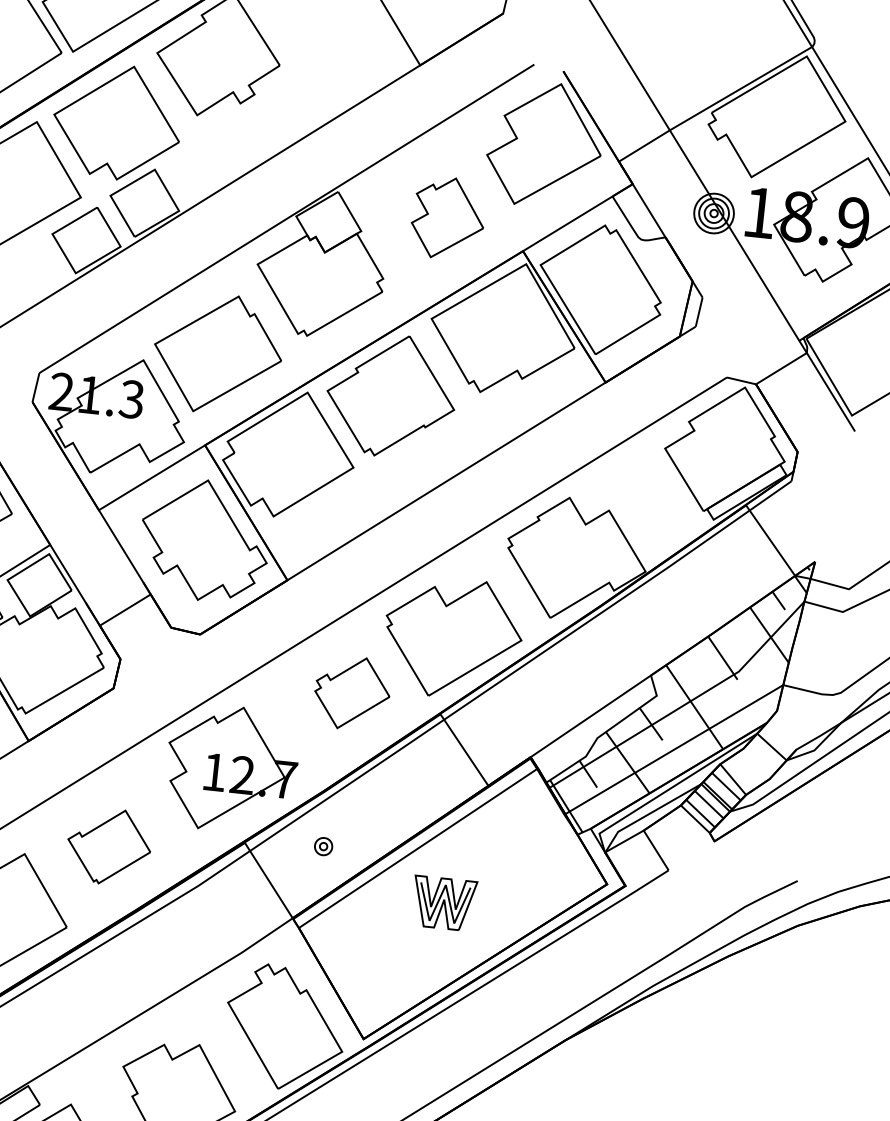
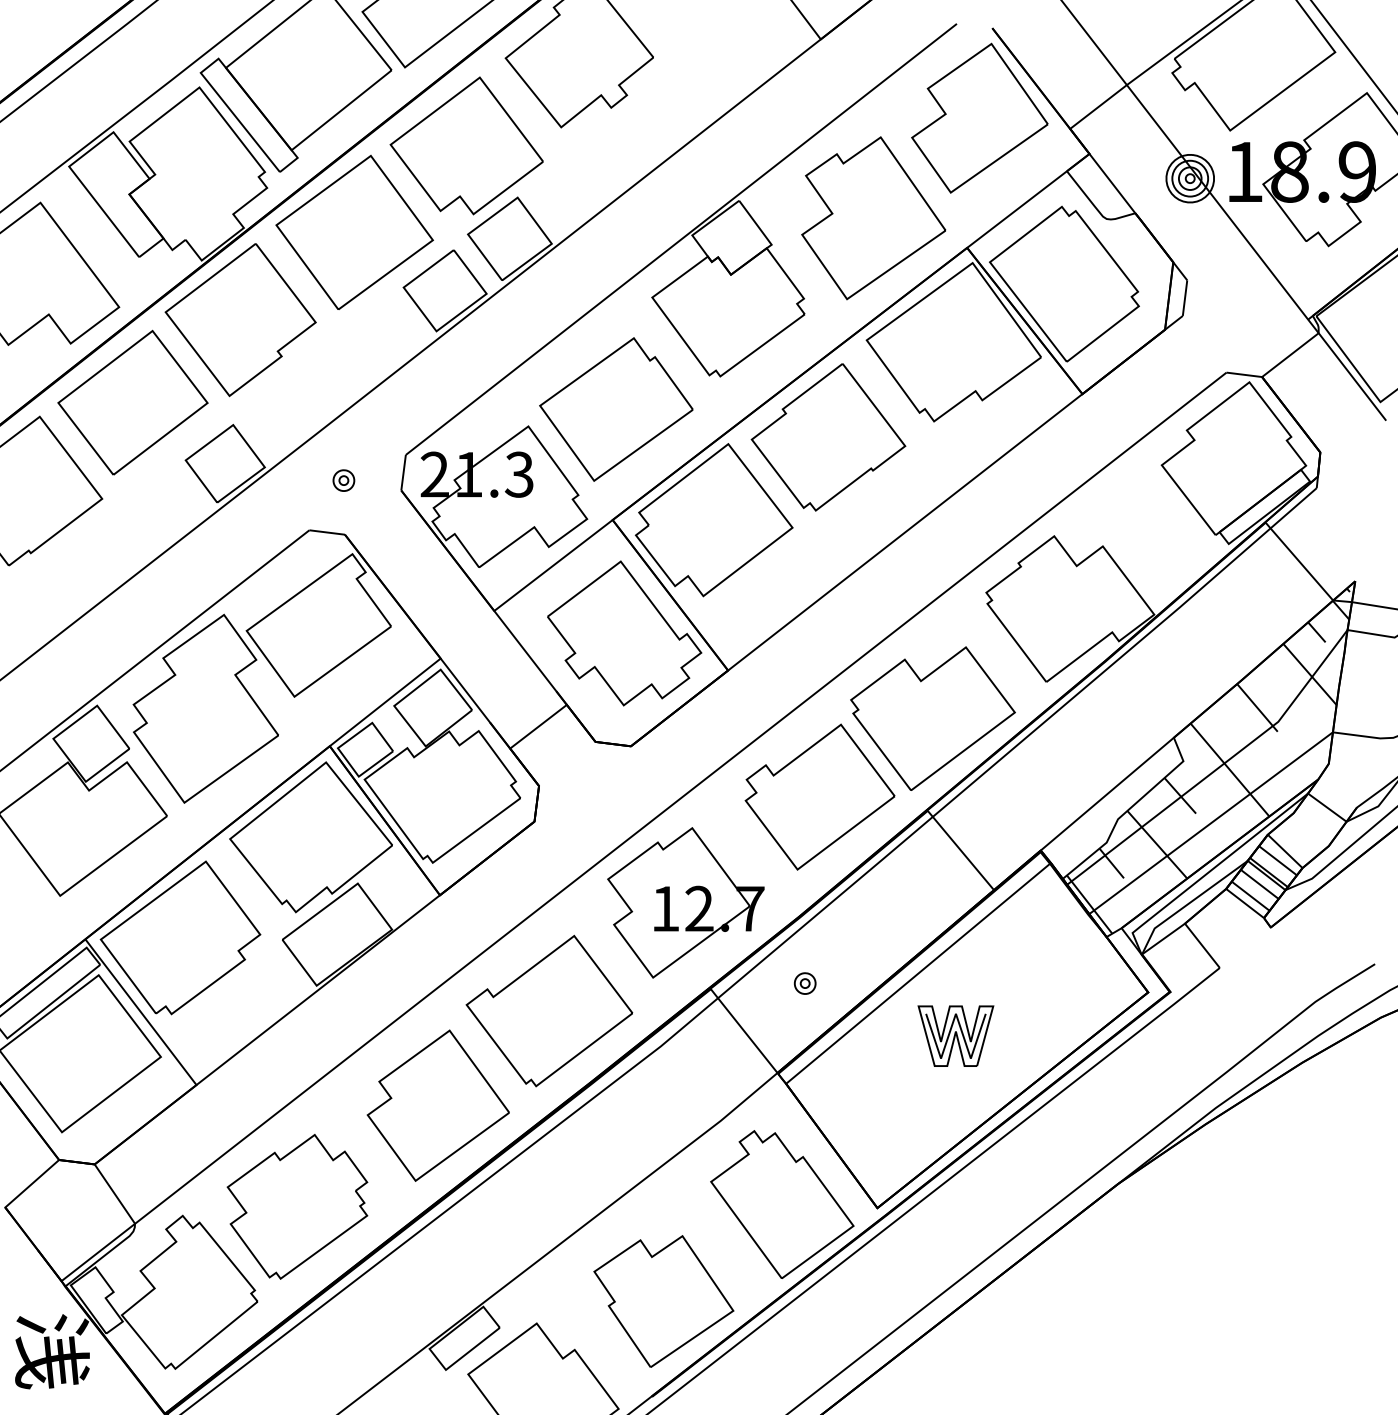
part: (447, 218) -> (873, 218), size x1.67
part: (352, 692) -> (819, 796), size x1.67
part: (109, 846) -> (549, 1010), size x1.67

